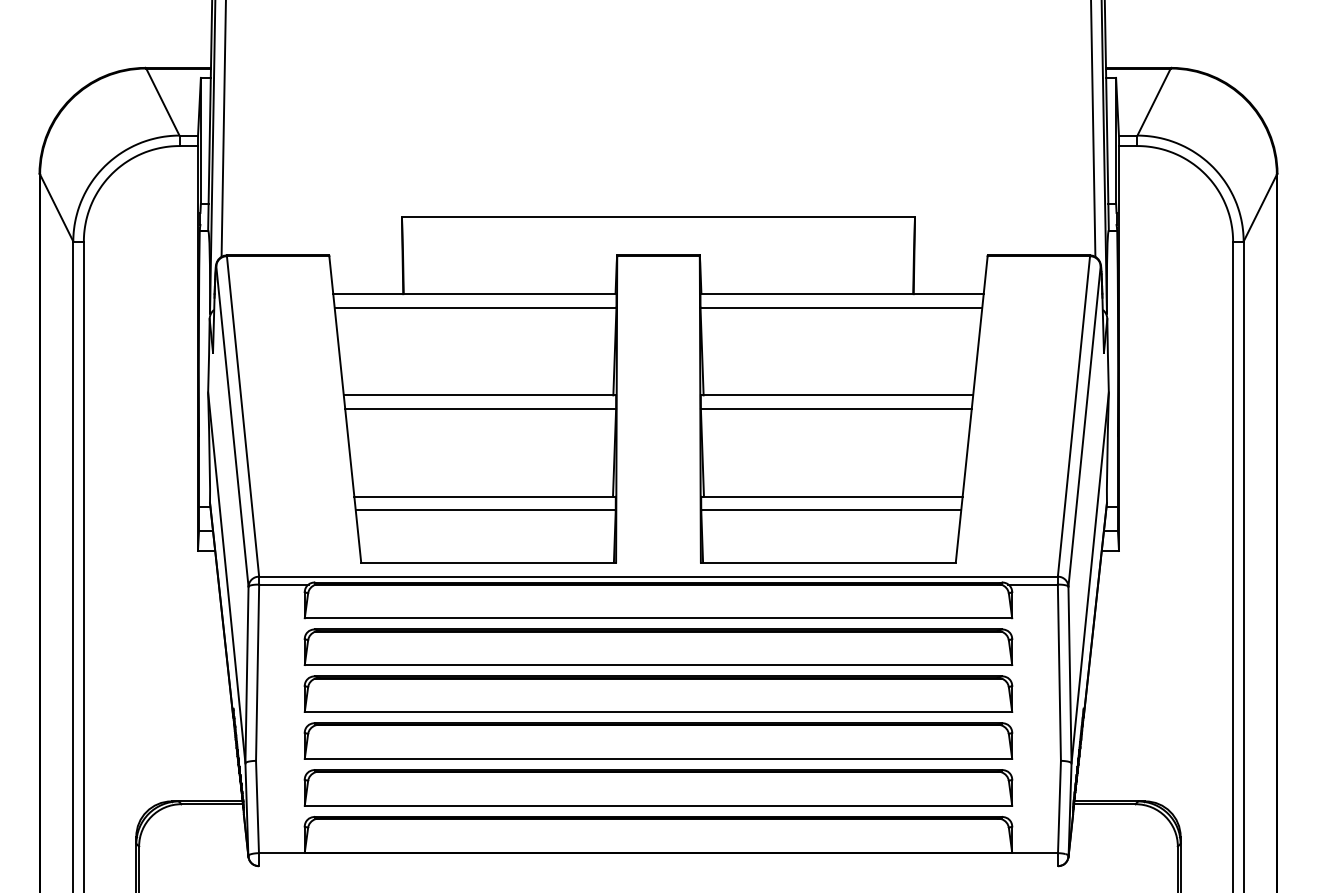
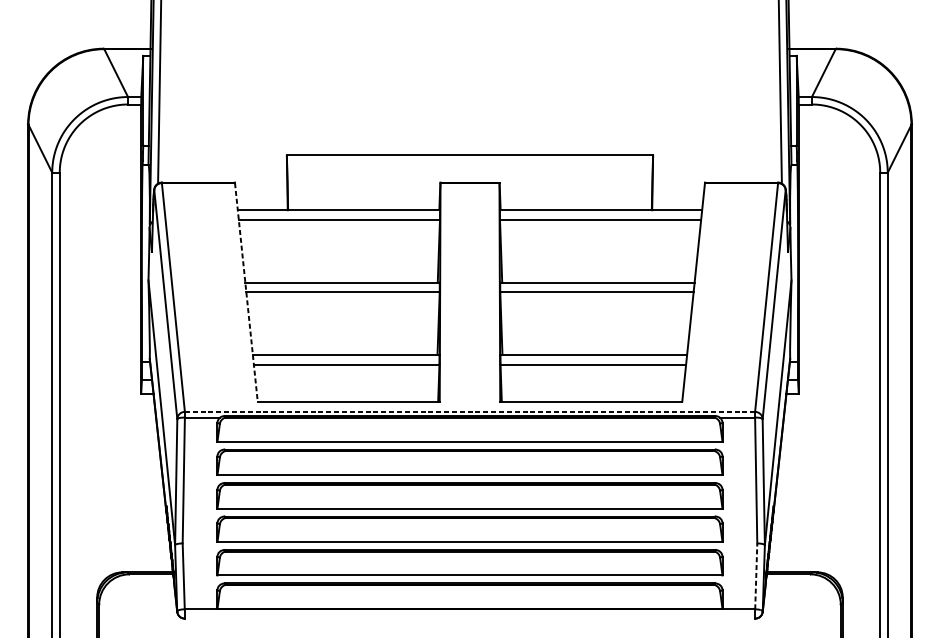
line: (345, 409) -> (246, 292), solid -> dashed
line: (659, 576) -> (470, 411), solid -> dashed
line: (1059, 806) -> (756, 576), solid -> dashed

